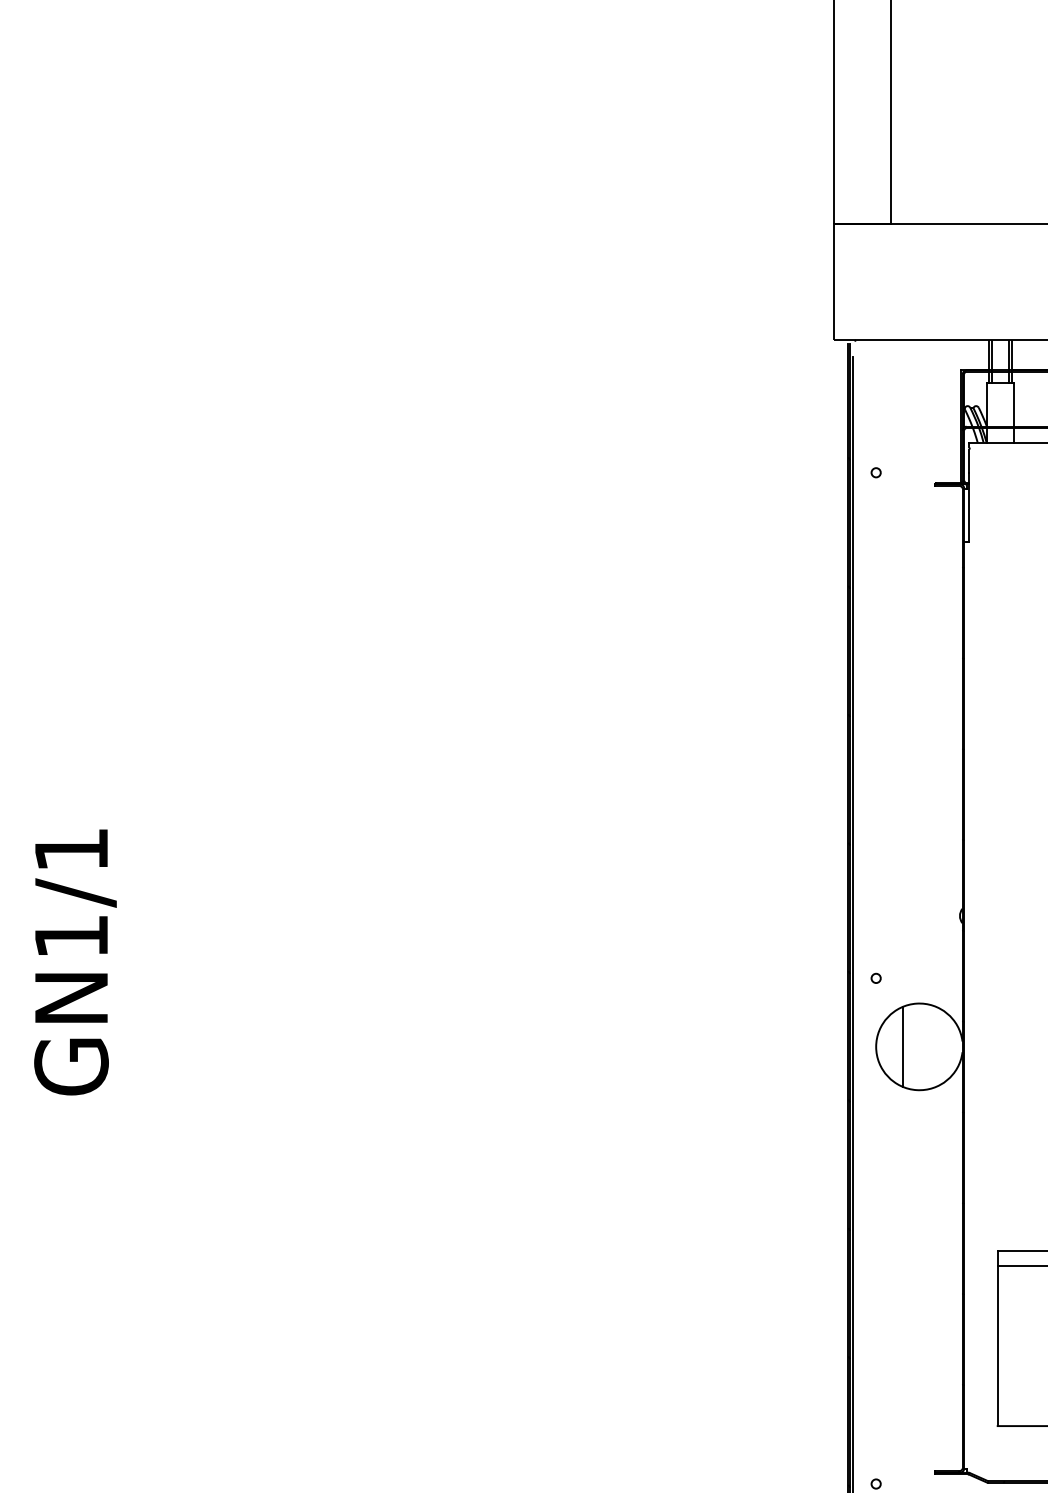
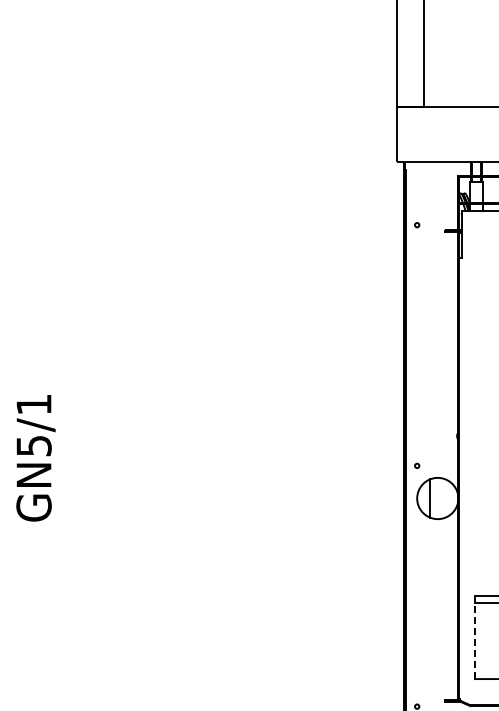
text: (70, 937) -> (33, 446), GN1/1 -> GN5/1
line: (998, 1338) -> (475, 637), solid -> dashed

